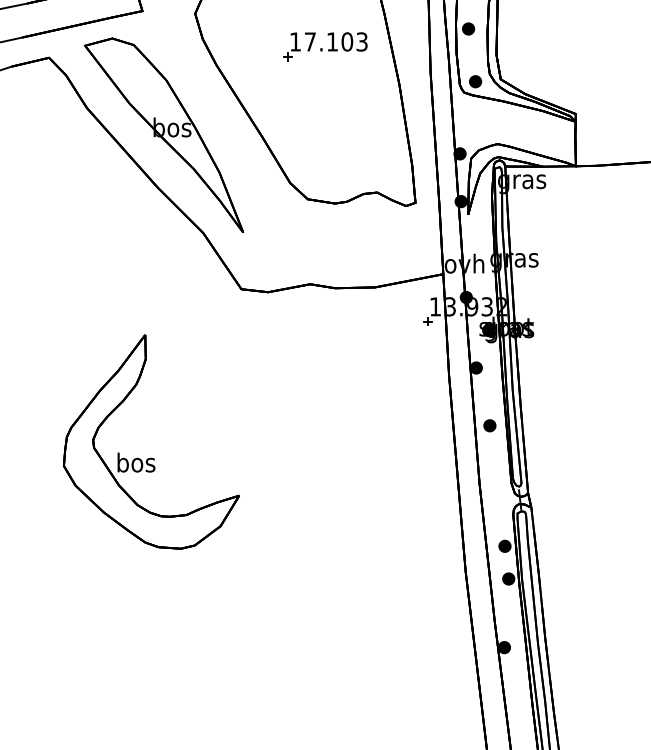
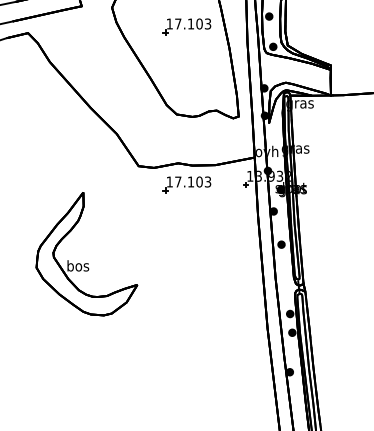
part: (162, 134) -> (93, 77), removed
part: (324, 321) -> (186, 184), added

